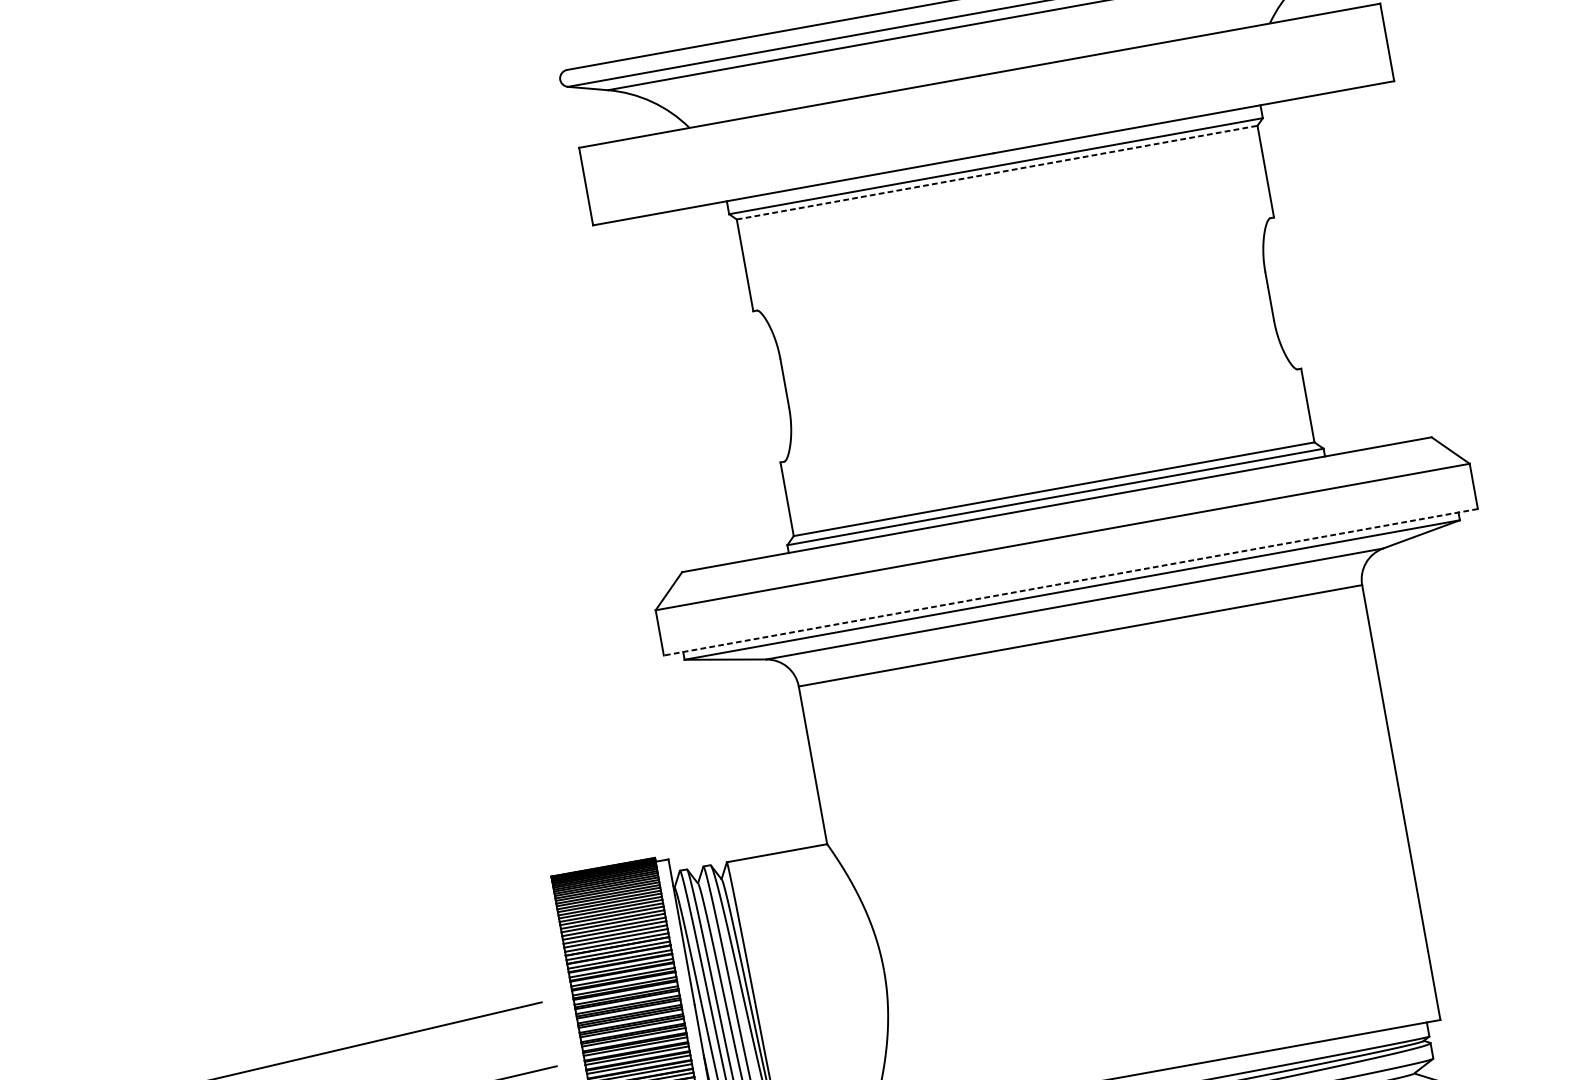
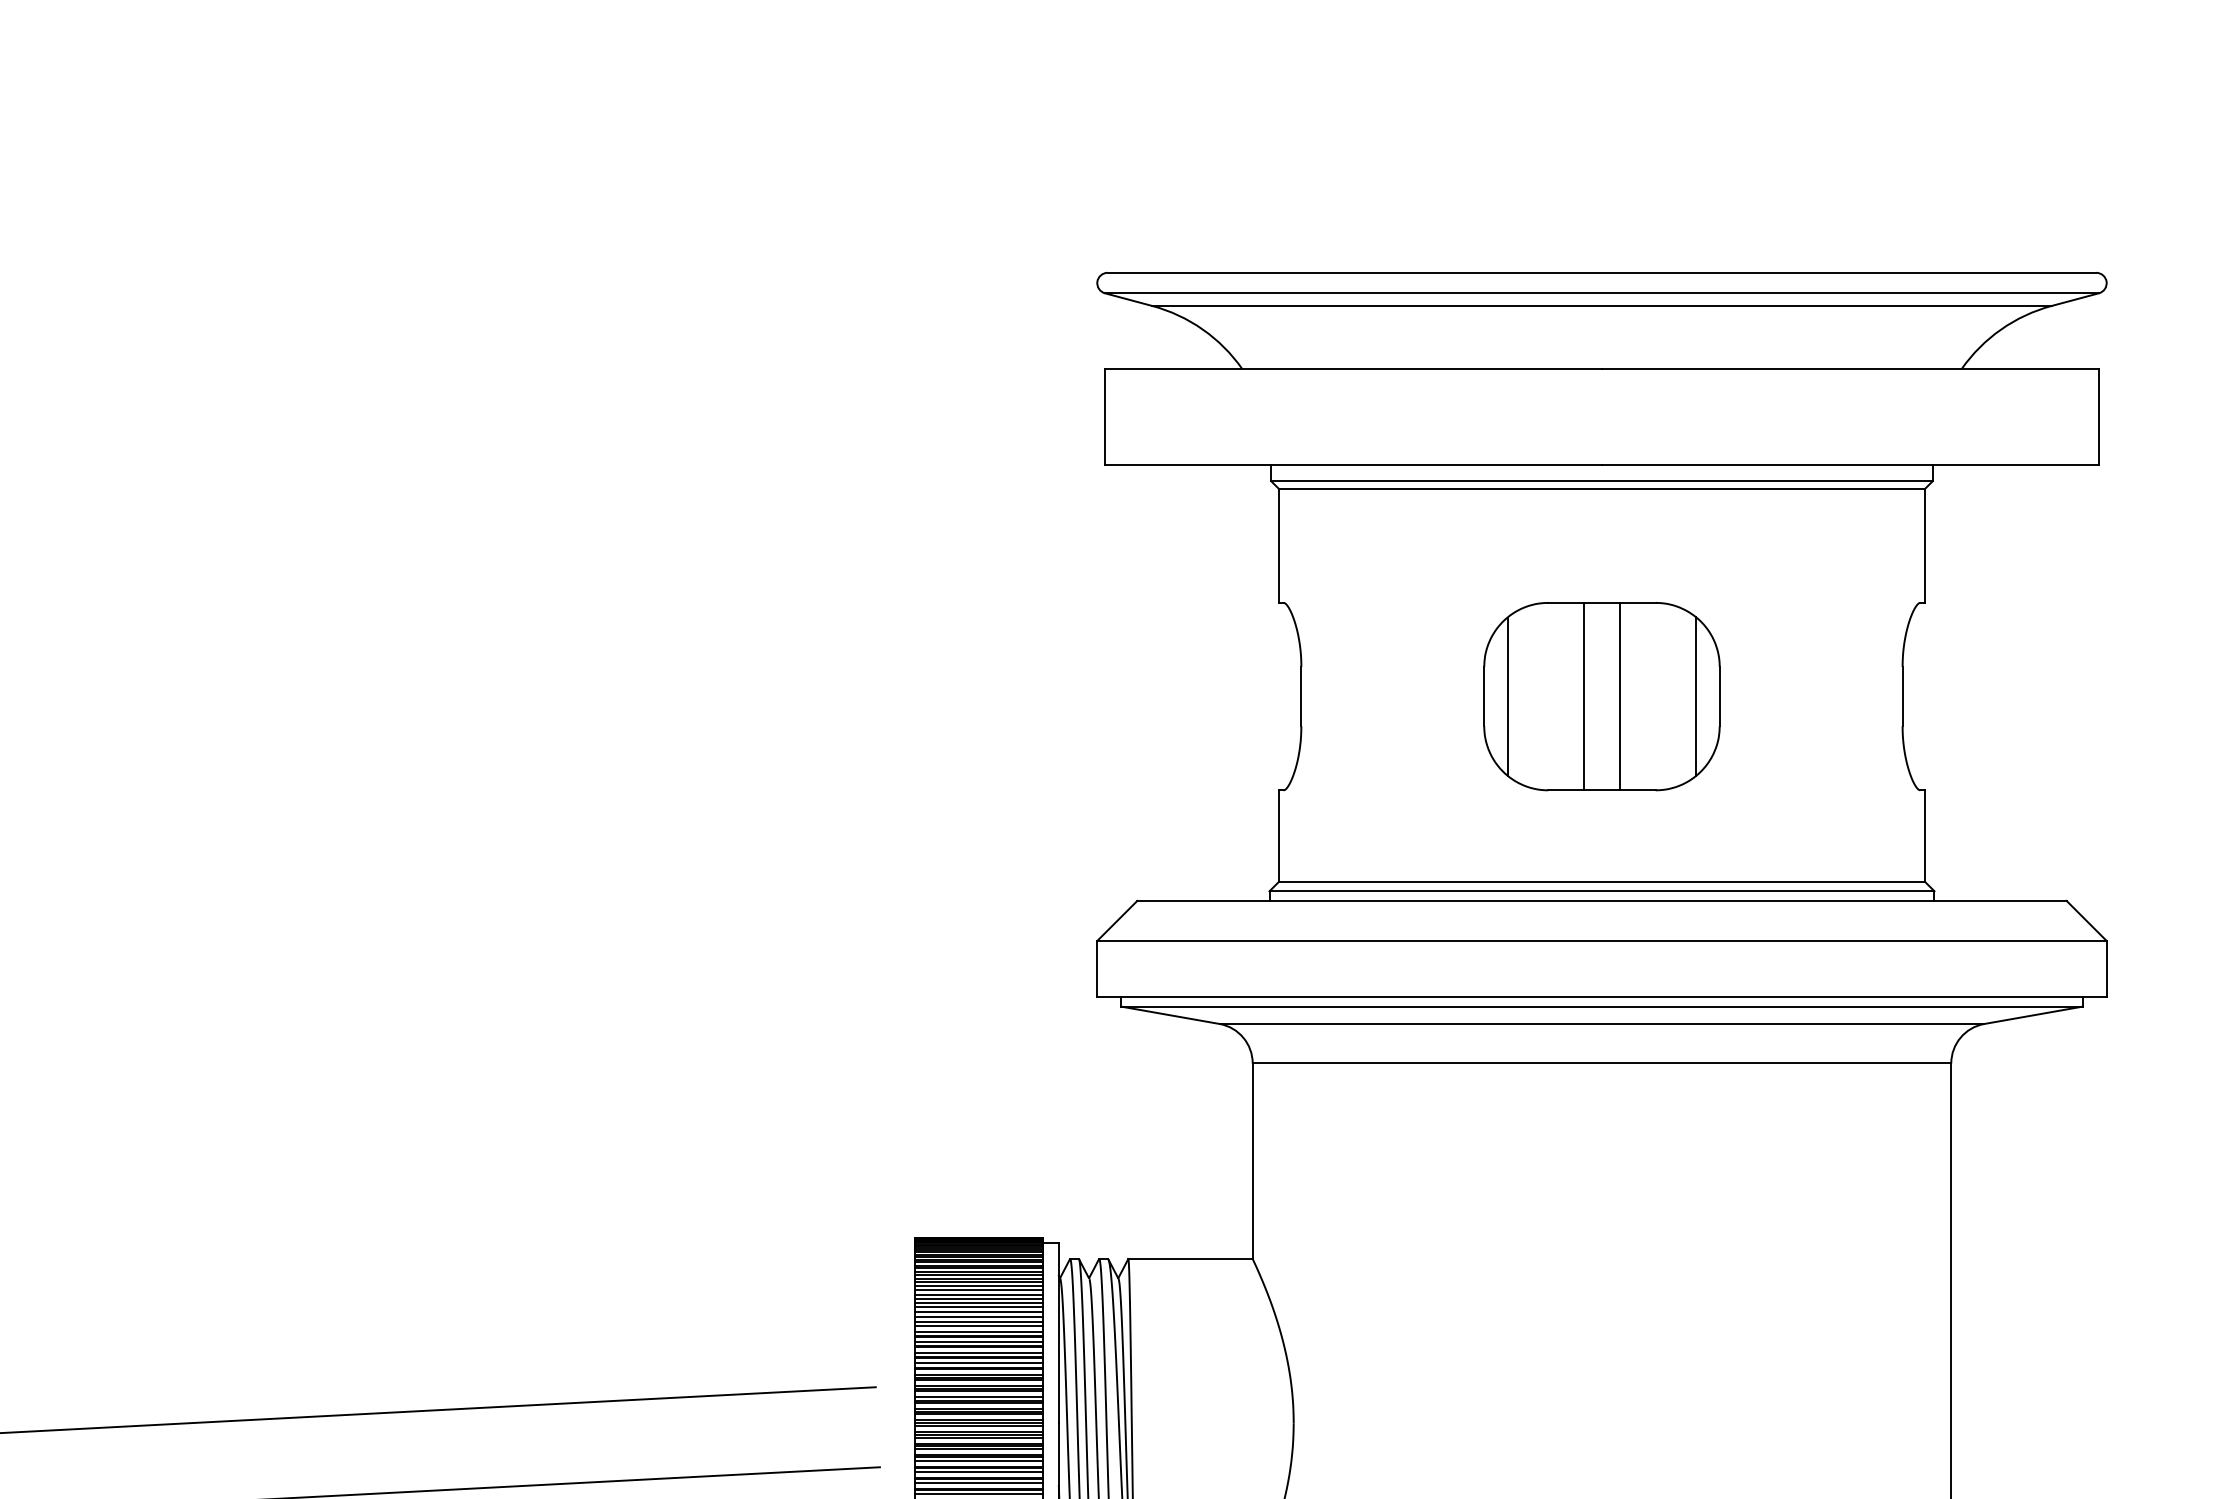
line: (996, 173) -> (1601, 489), dashed -> solid
part: (1026, 339) -> (1601, 696), added
line: (1070, 582) -> (1601, 997), dashed -> solid

